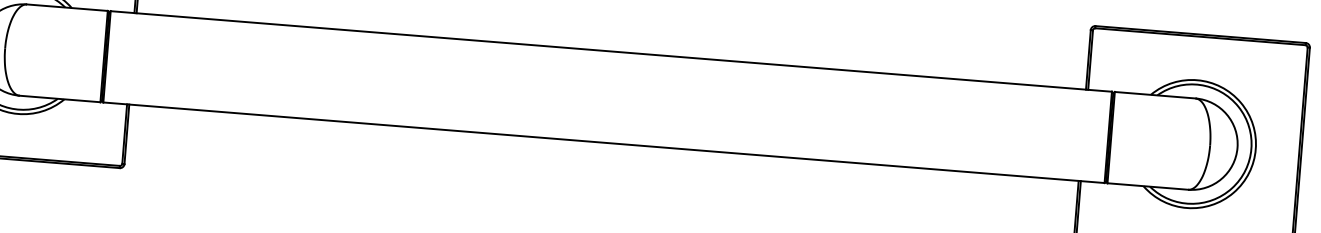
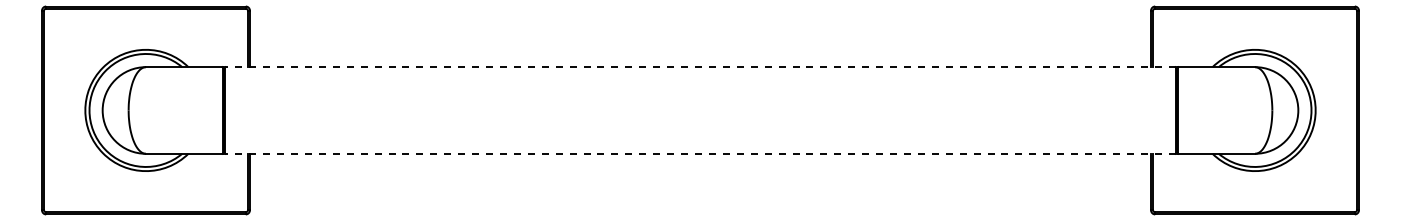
line: (611, 51) -> (700, 67), solid -> dashed
line: (603, 142) -> (700, 153), solid -> dashed

